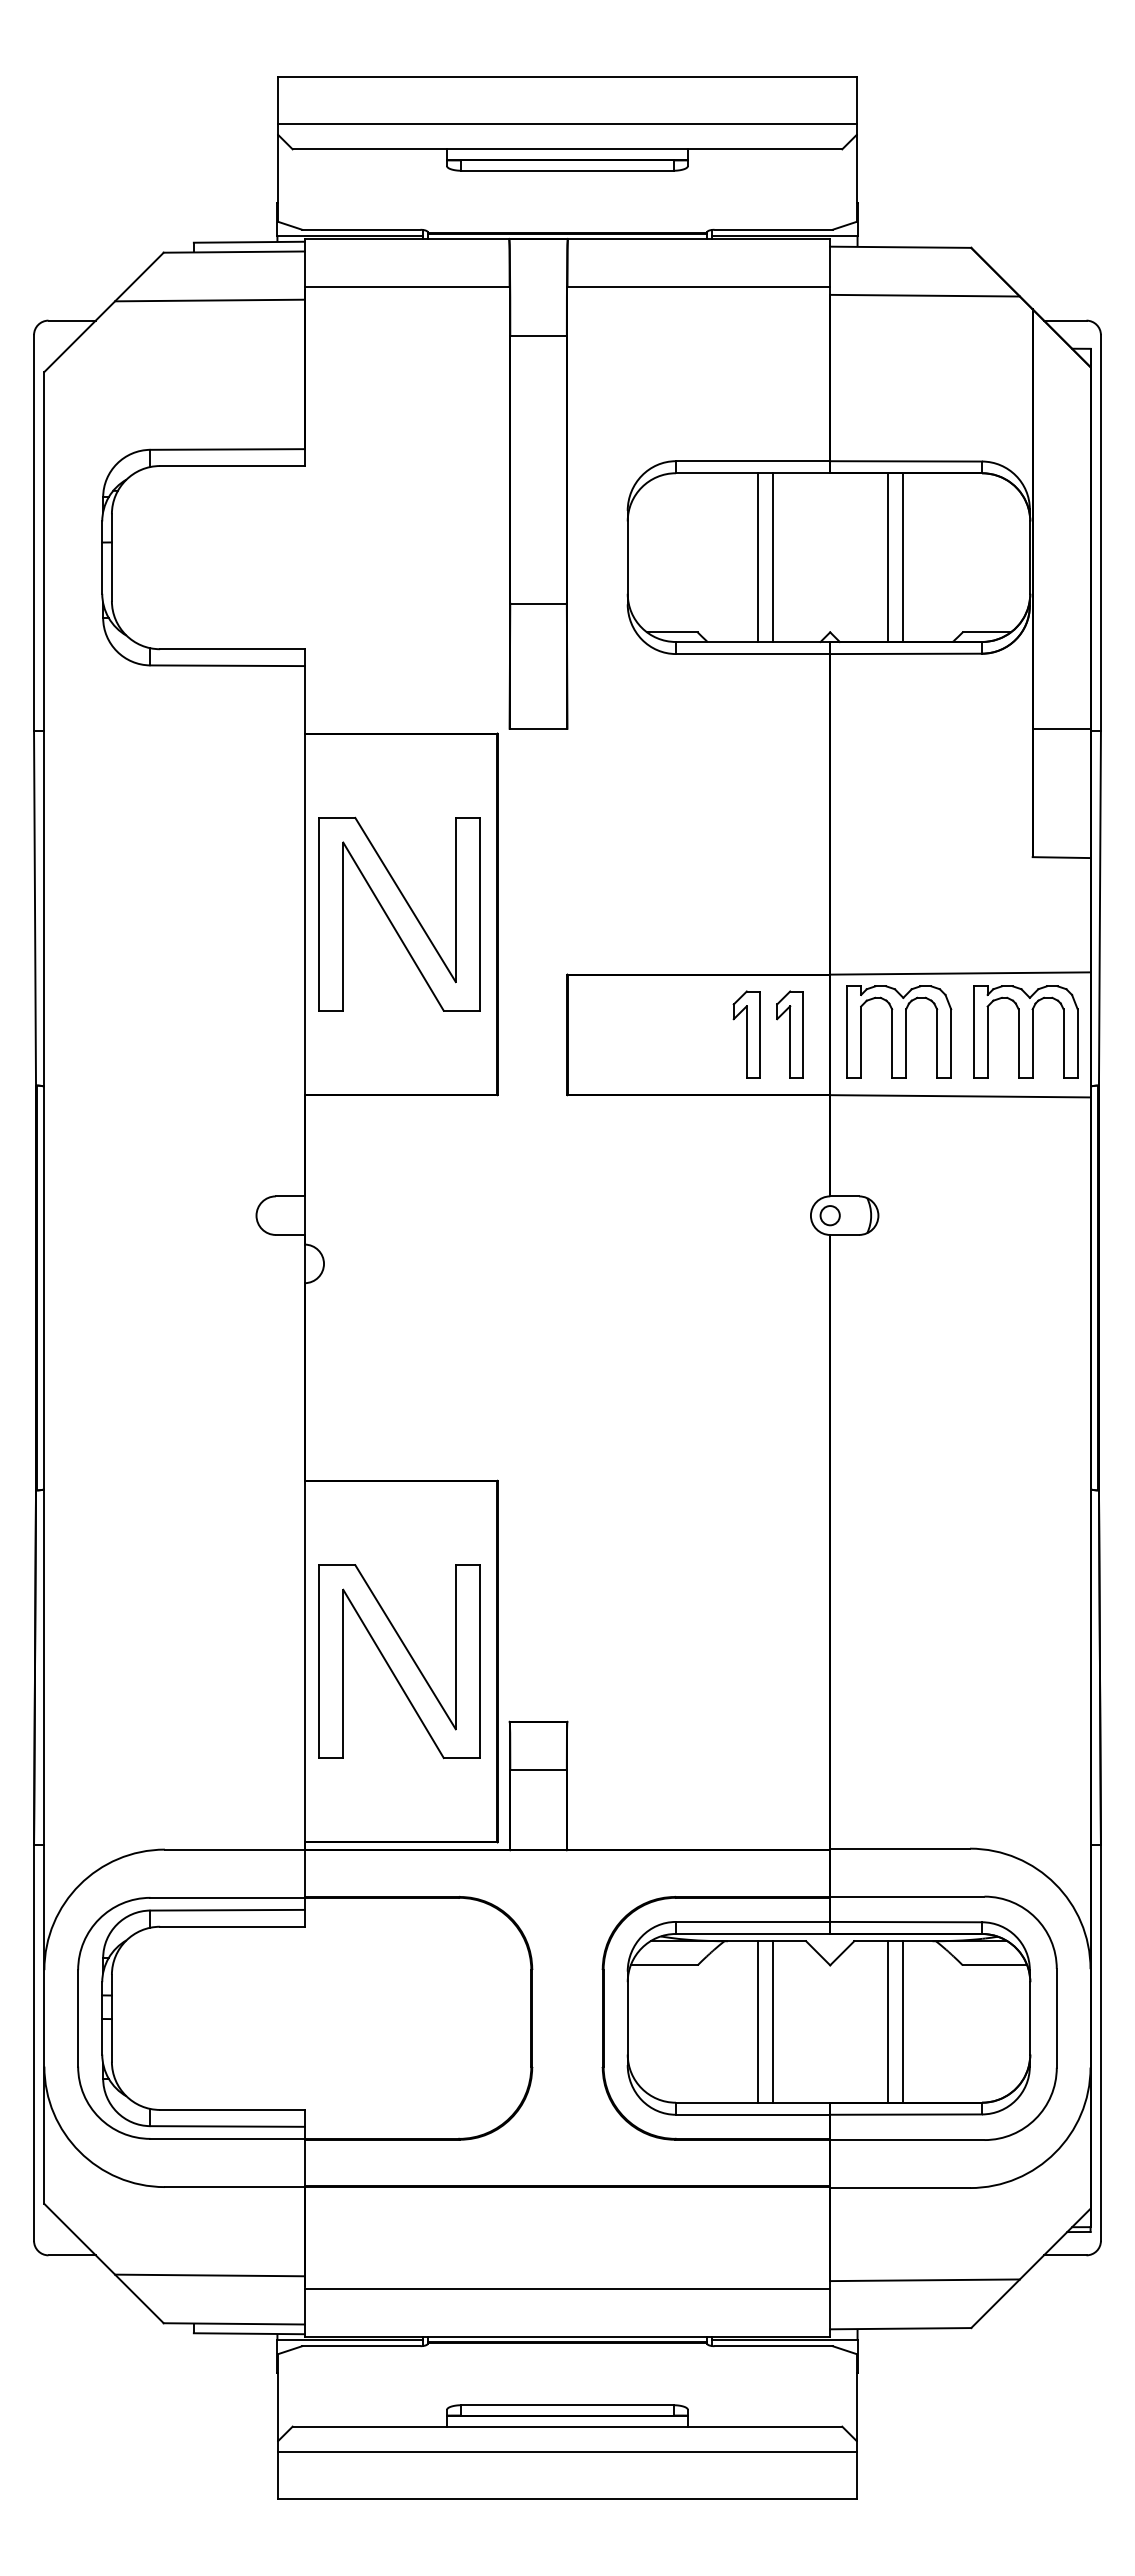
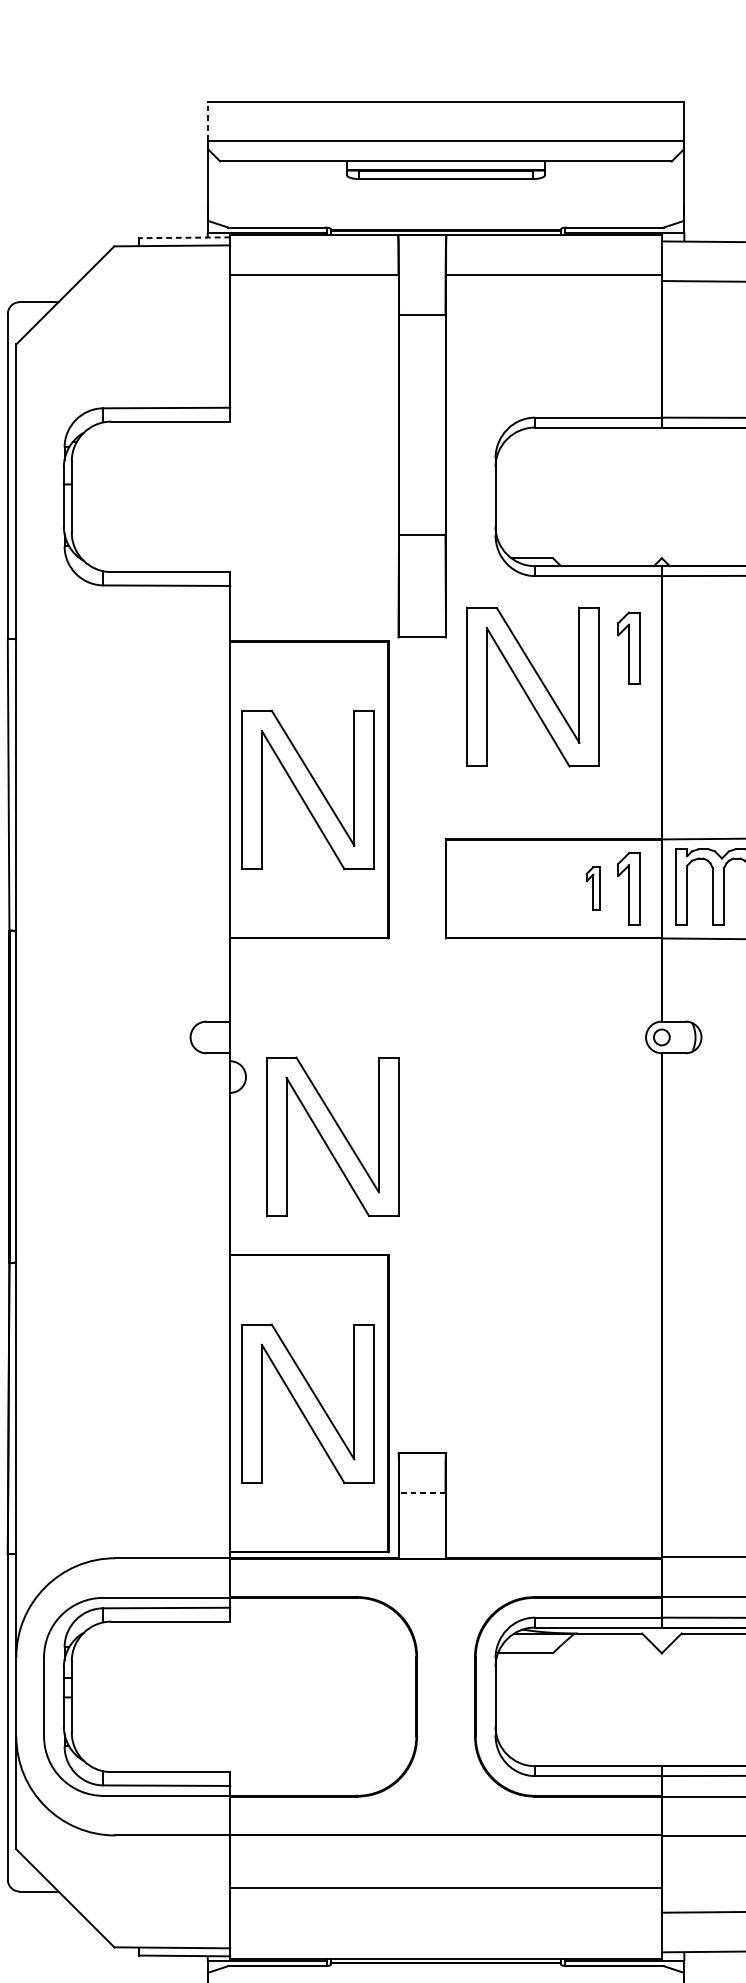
line: (278, 100) -> (208, 121), solid -> dashed
line: (248, 242) -> (184, 237), solid -> dashed
line: (209, 300) -> (151, 285), removed
line: (757, 557) -> (602, 496), removed
line: (772, 557) -> (614, 496), removed
line: (887, 557) -> (708, 496), removed
line: (902, 557) -> (721, 496), removed
part: (789, 741) -> (628, 647), added
part: (673, 788) -> (533, 686), added
part: (746, 1034) -> (593, 888), size x0.6
part: (429, 1336) -> (332, 1136), added
line: (538, 1770) -> (422, 1493), solid -> dashed
line: (757, 2021) -> (602, 1699), removed
line: (772, 2021) -> (614, 1699), removed
line: (887, 2021) -> (708, 1699), removed
line: (902, 2021) -> (721, 1699), removed
line: (209, 2275) -> (151, 1908), removed
line: (567, 2288) -> (446, 1887), moved

